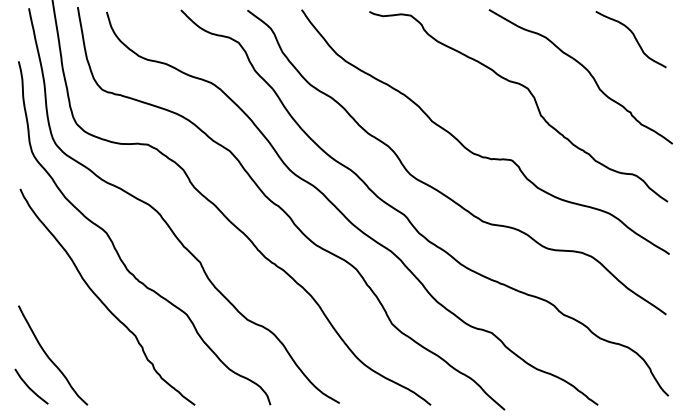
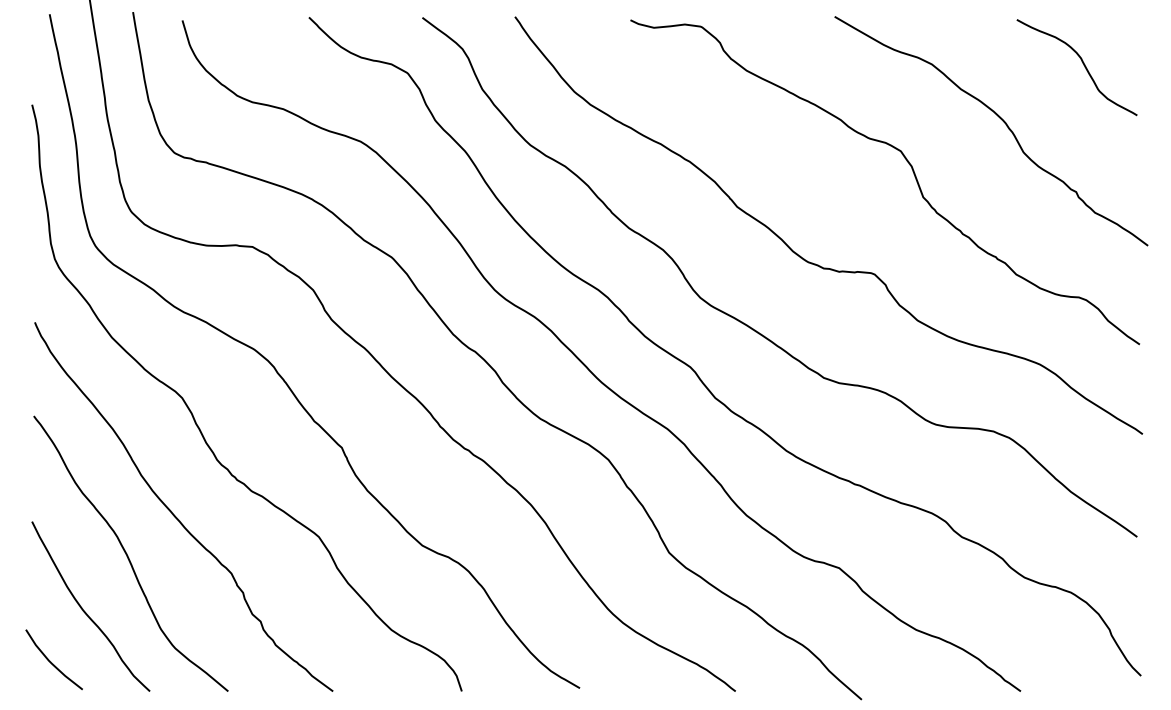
curve: (75, 325) -> (129, 555), added

